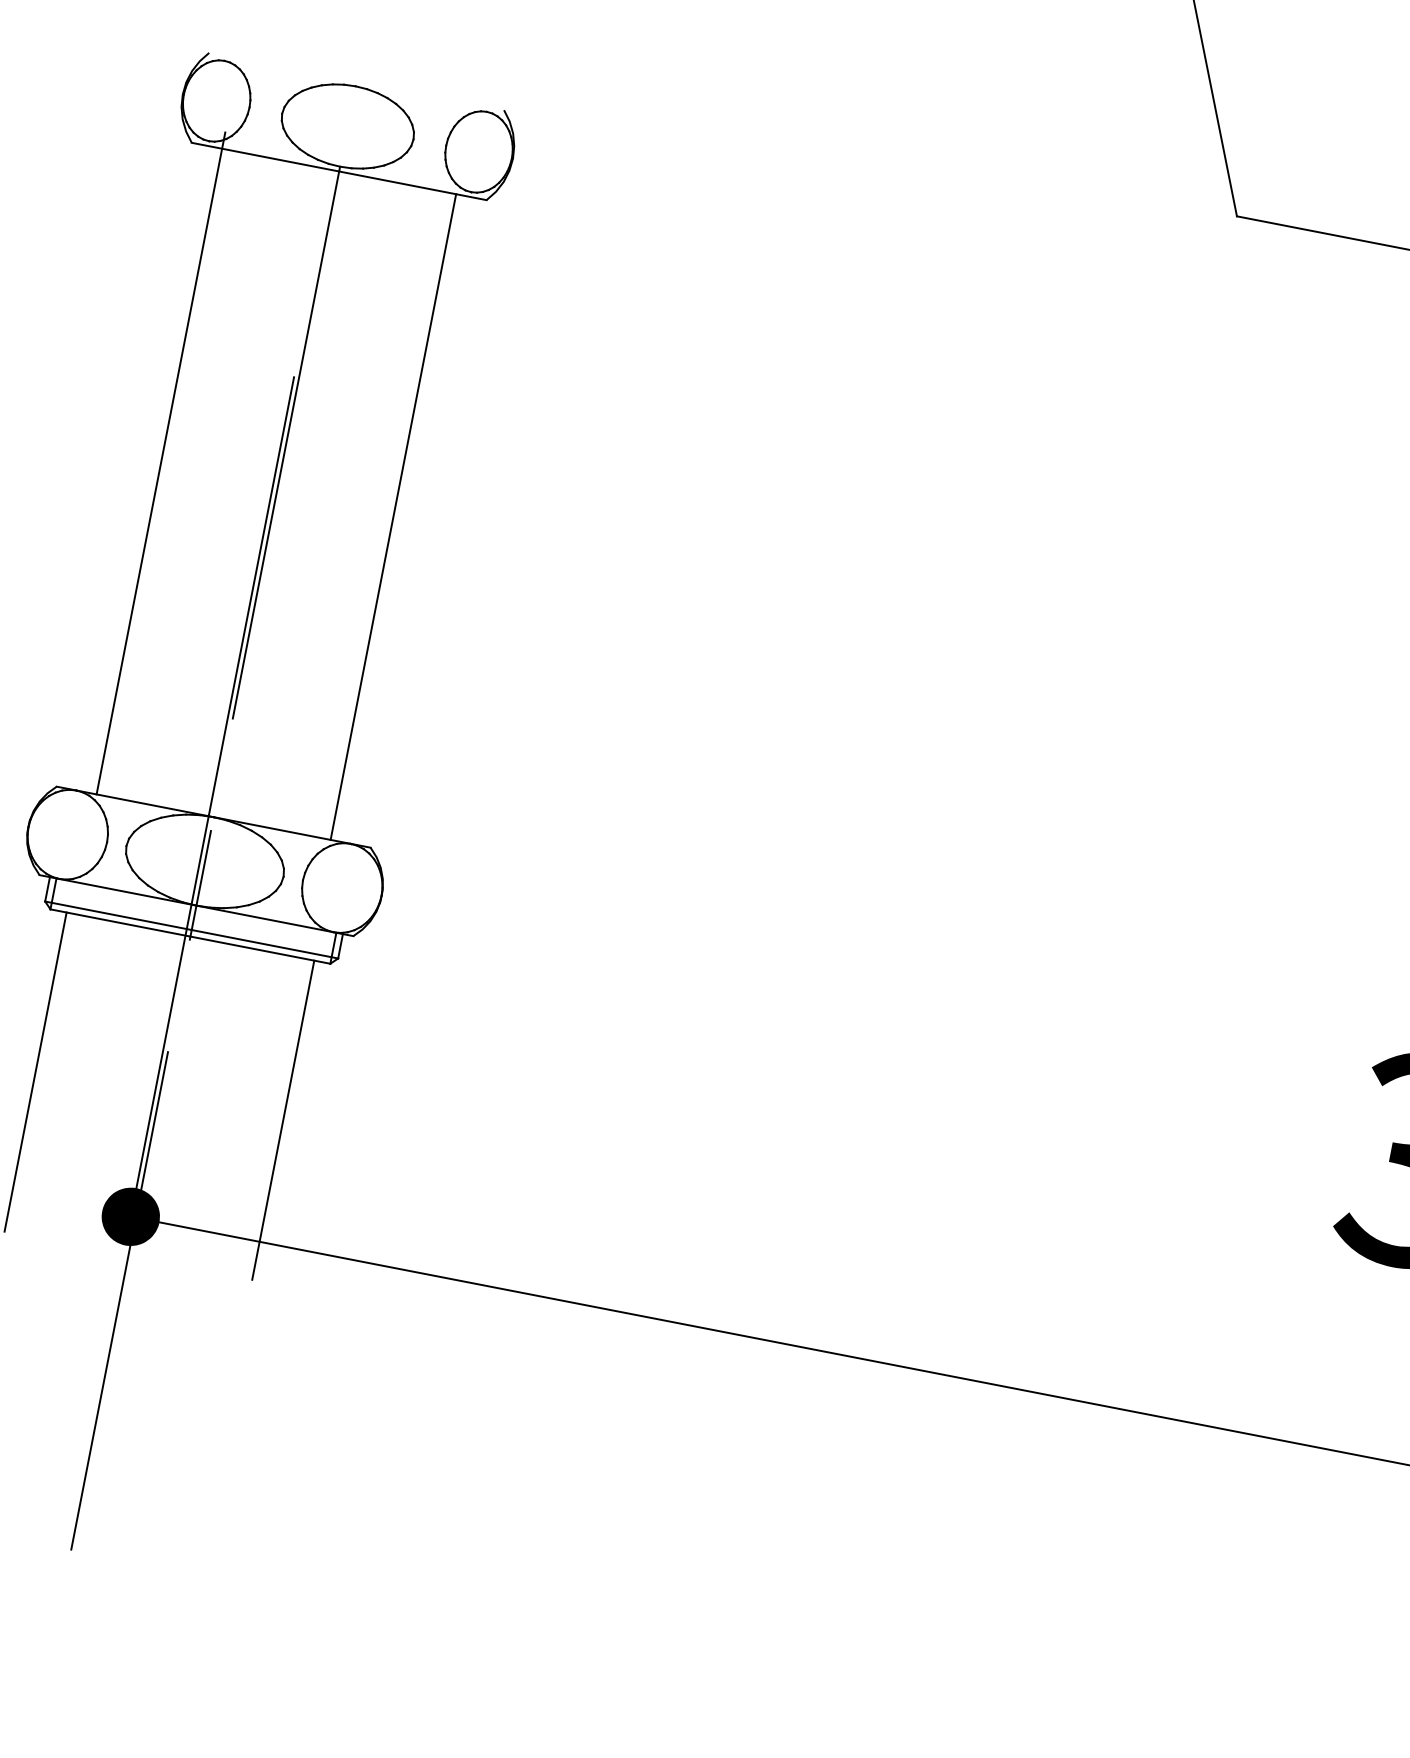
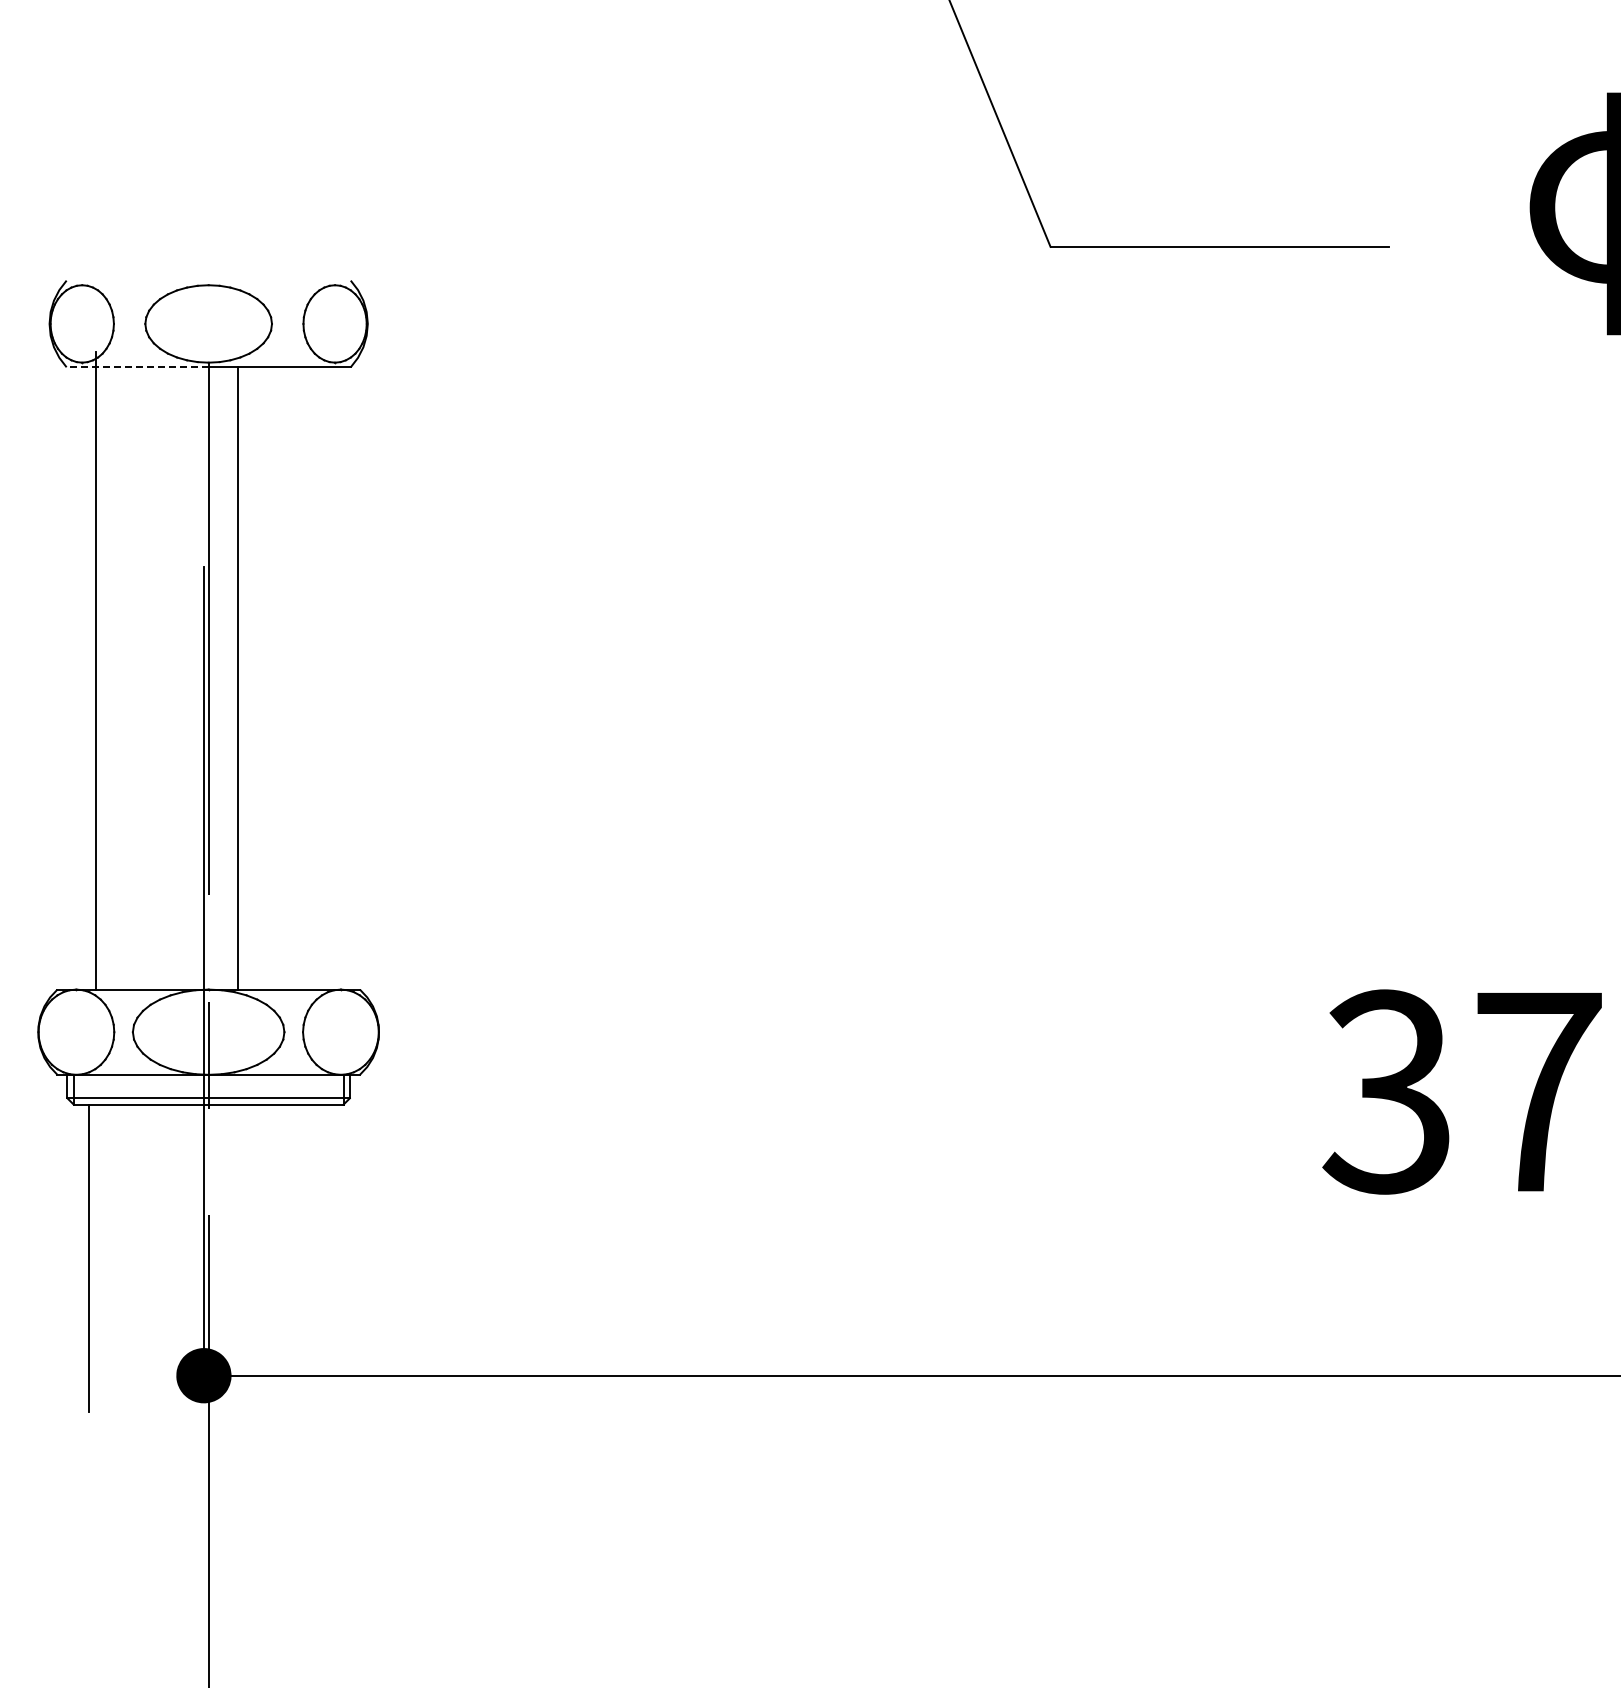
line: (265, 157) -> (137, 367), solid -> dashed
line: (393, 517) -> (238, 678), moved
line: (283, 1120) -> (328, 1258), removed

